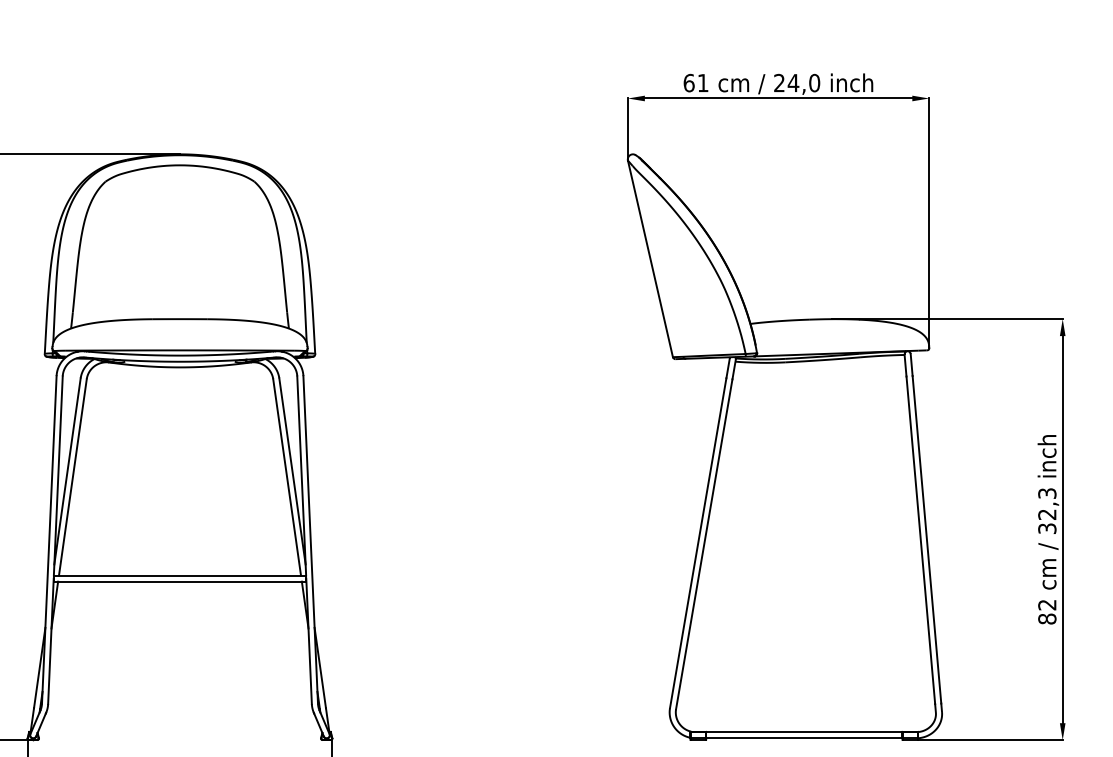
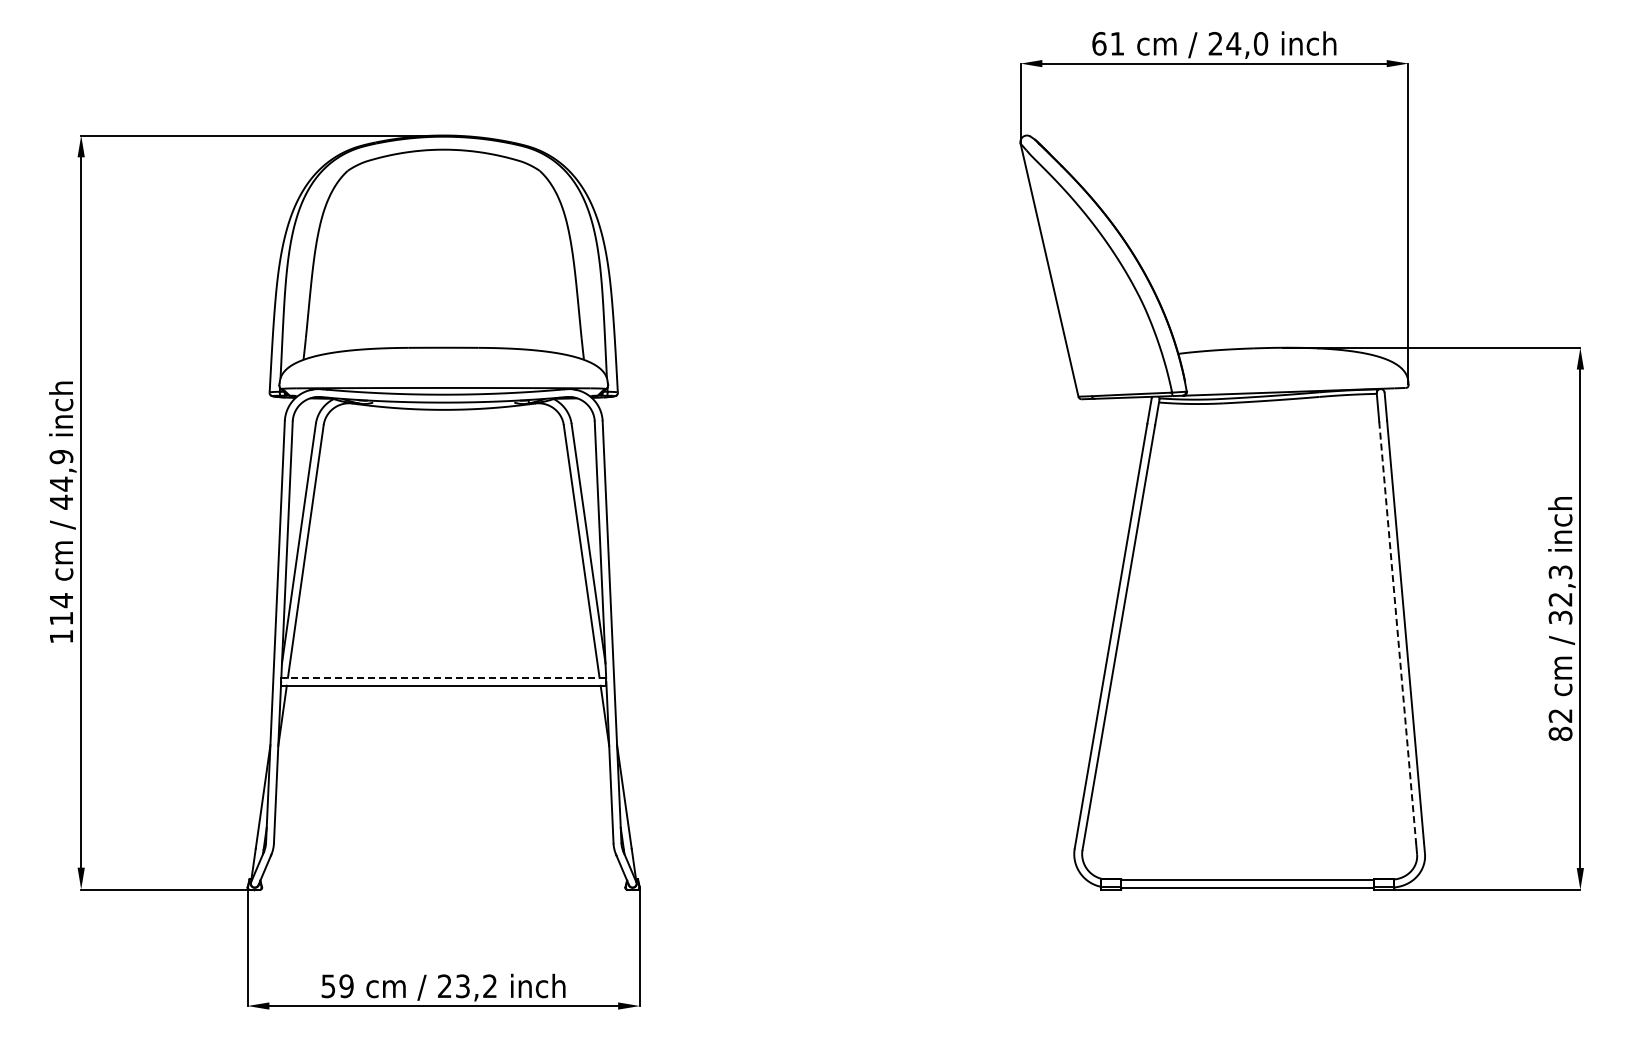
line: (920, 540) -> (1397, 632), solid -> dashed
line: (179, 575) -> (443, 677), solid -> dashed

